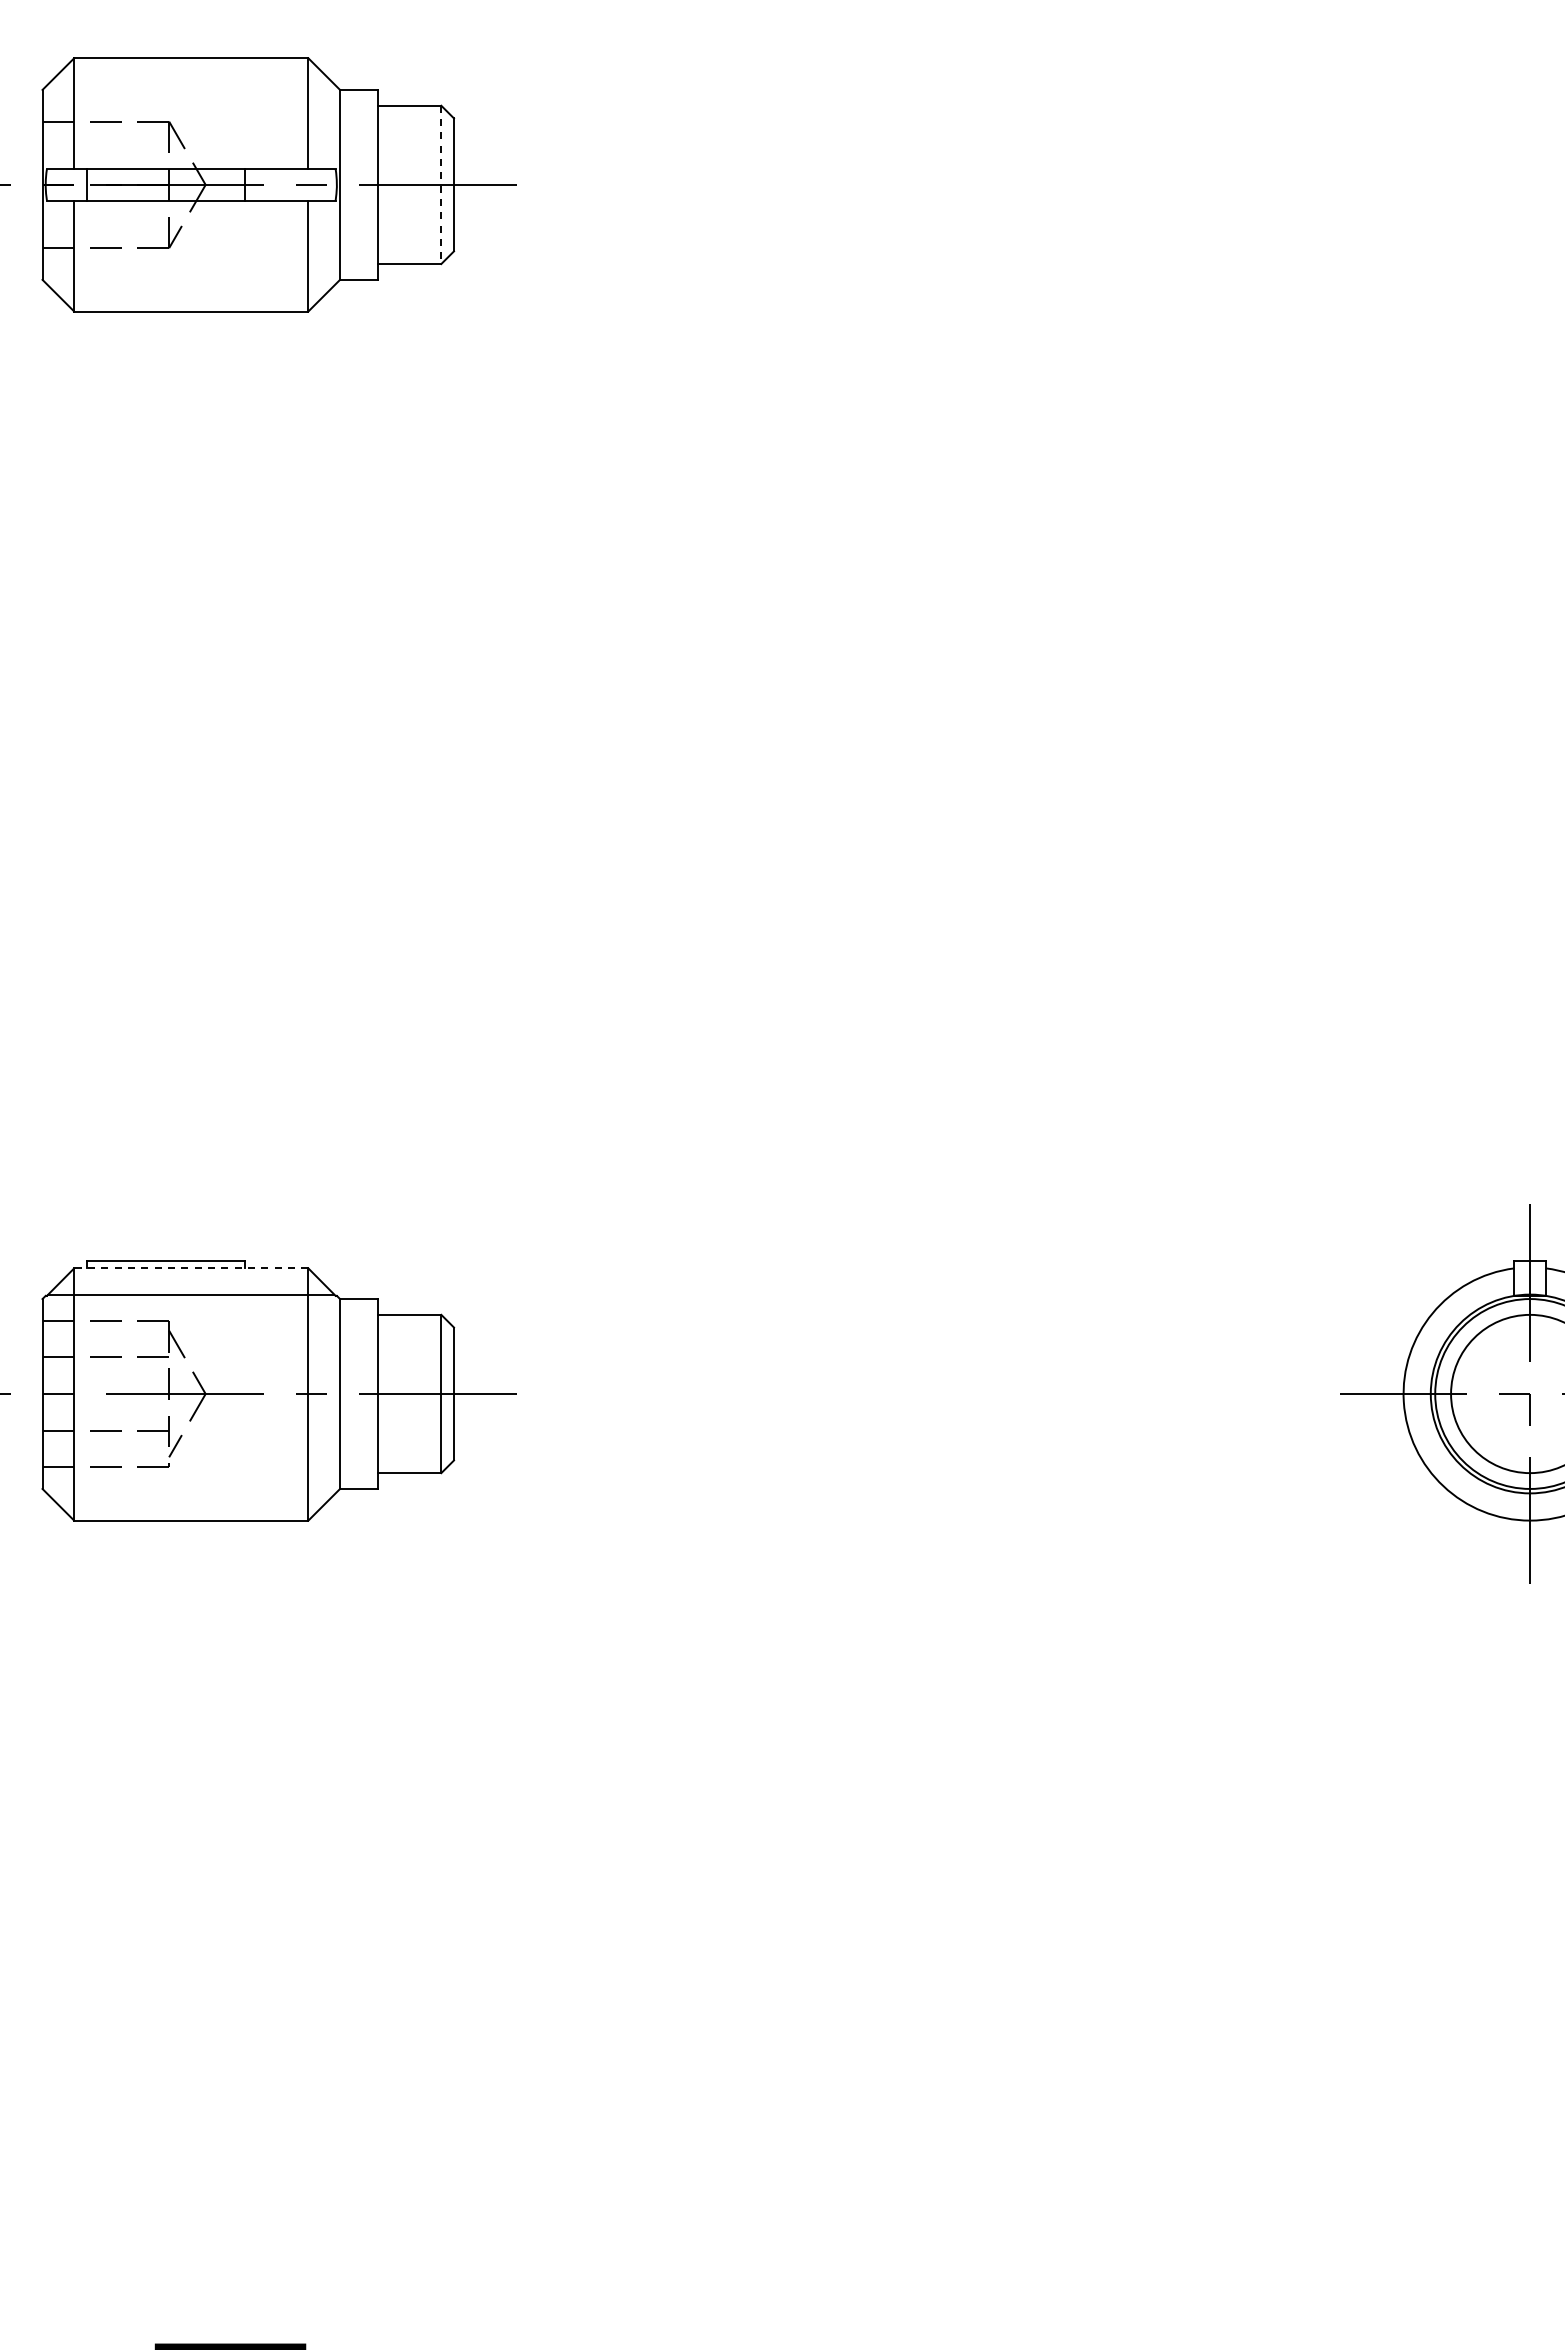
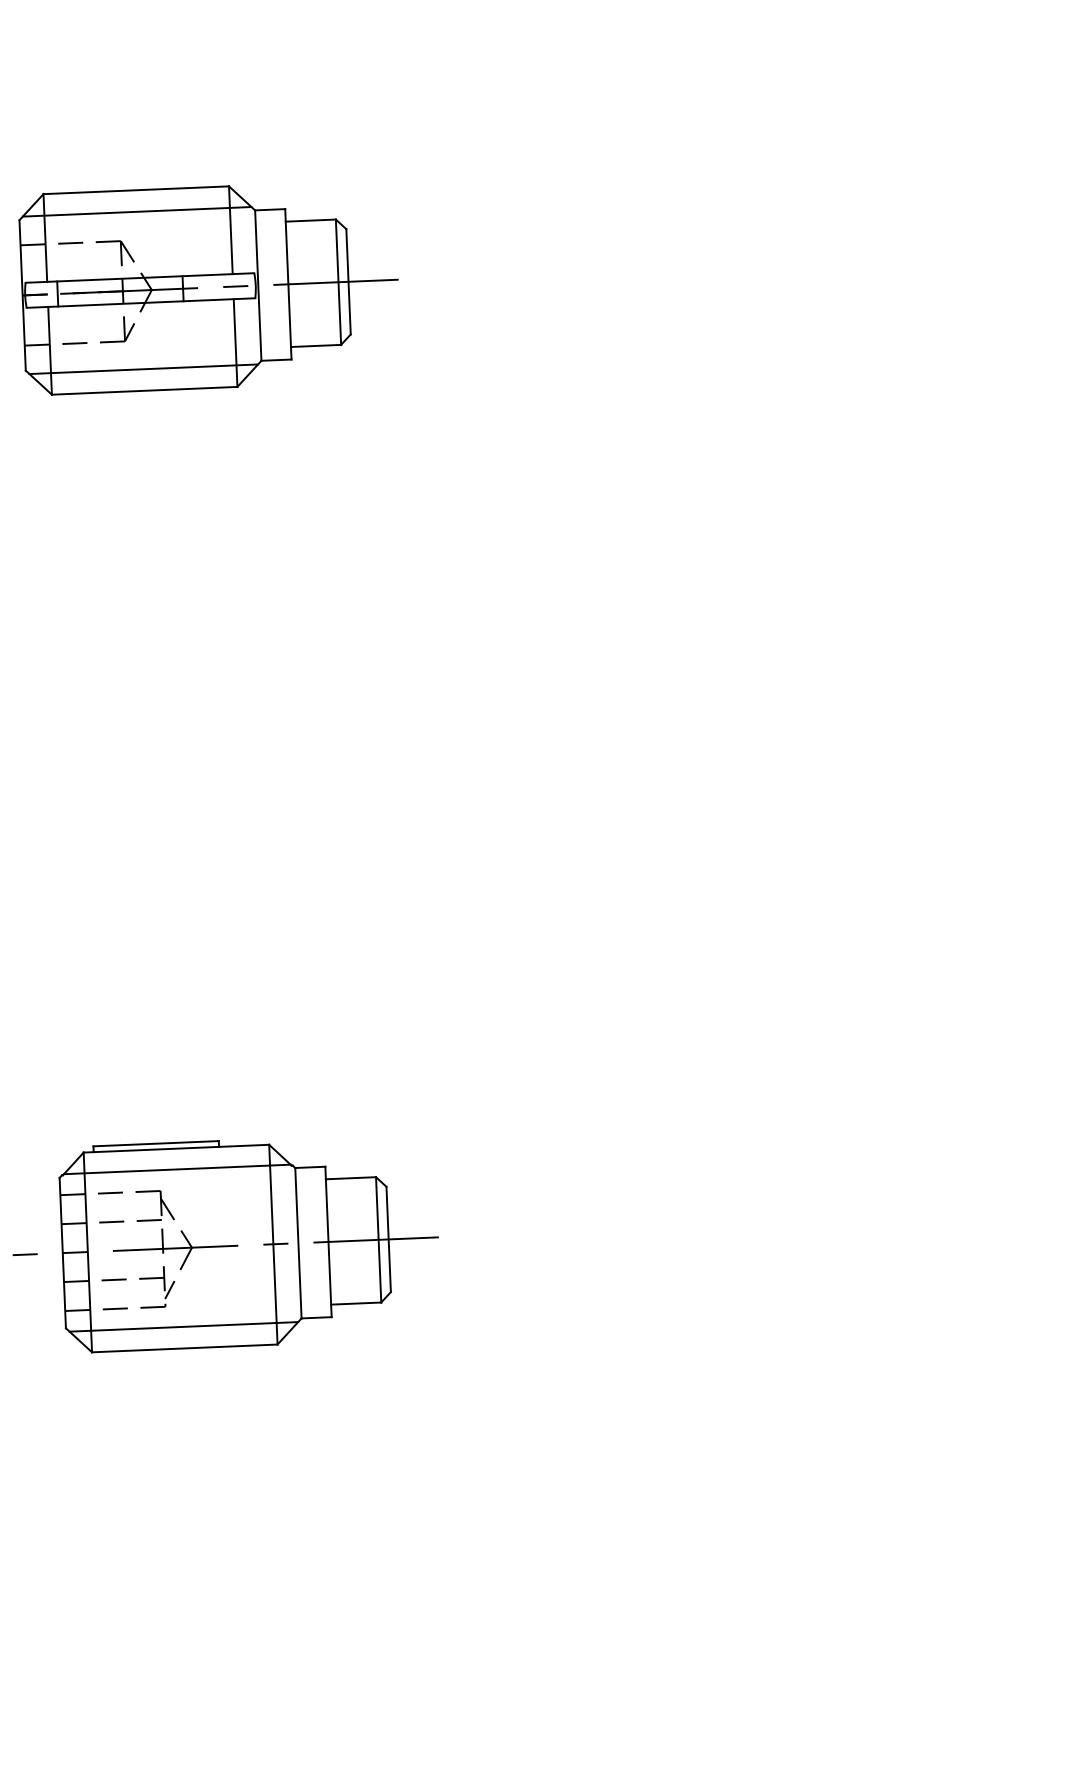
line: (191, 85) -> (137, 211), added
line: (441, 185) -> (338, 282), dashed -> solid
line: (191, 284) -> (143, 369), added
line: (190, 1268) -> (175, 1148), dashed -> solid
line: (191, 1493) -> (184, 1326), added

